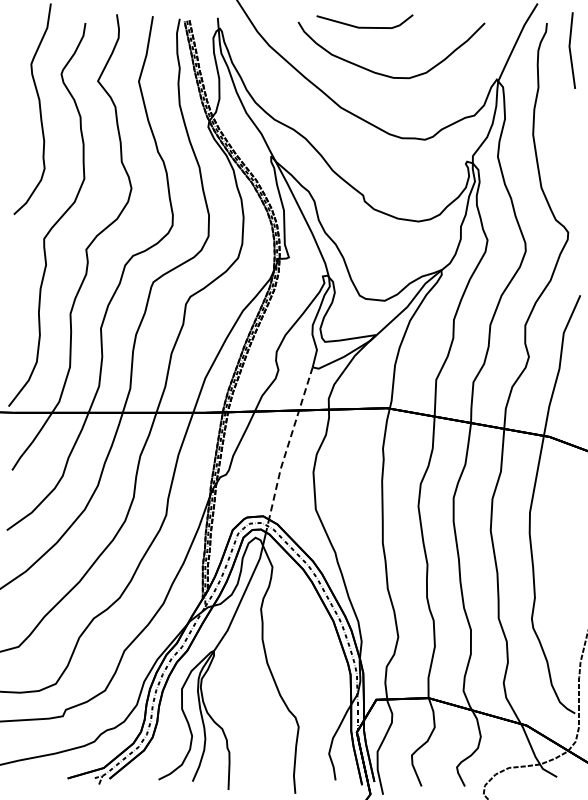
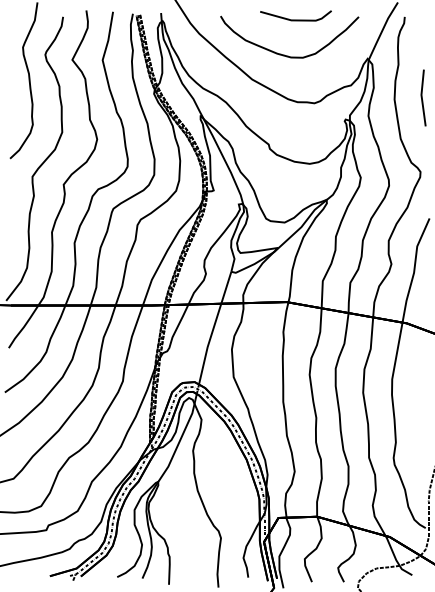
line: (364, 26) -> (295, 19), moved
line: (570, 50) -> (422, 97), moved
line: (288, 443) -> (213, 328), dashed -> solid

